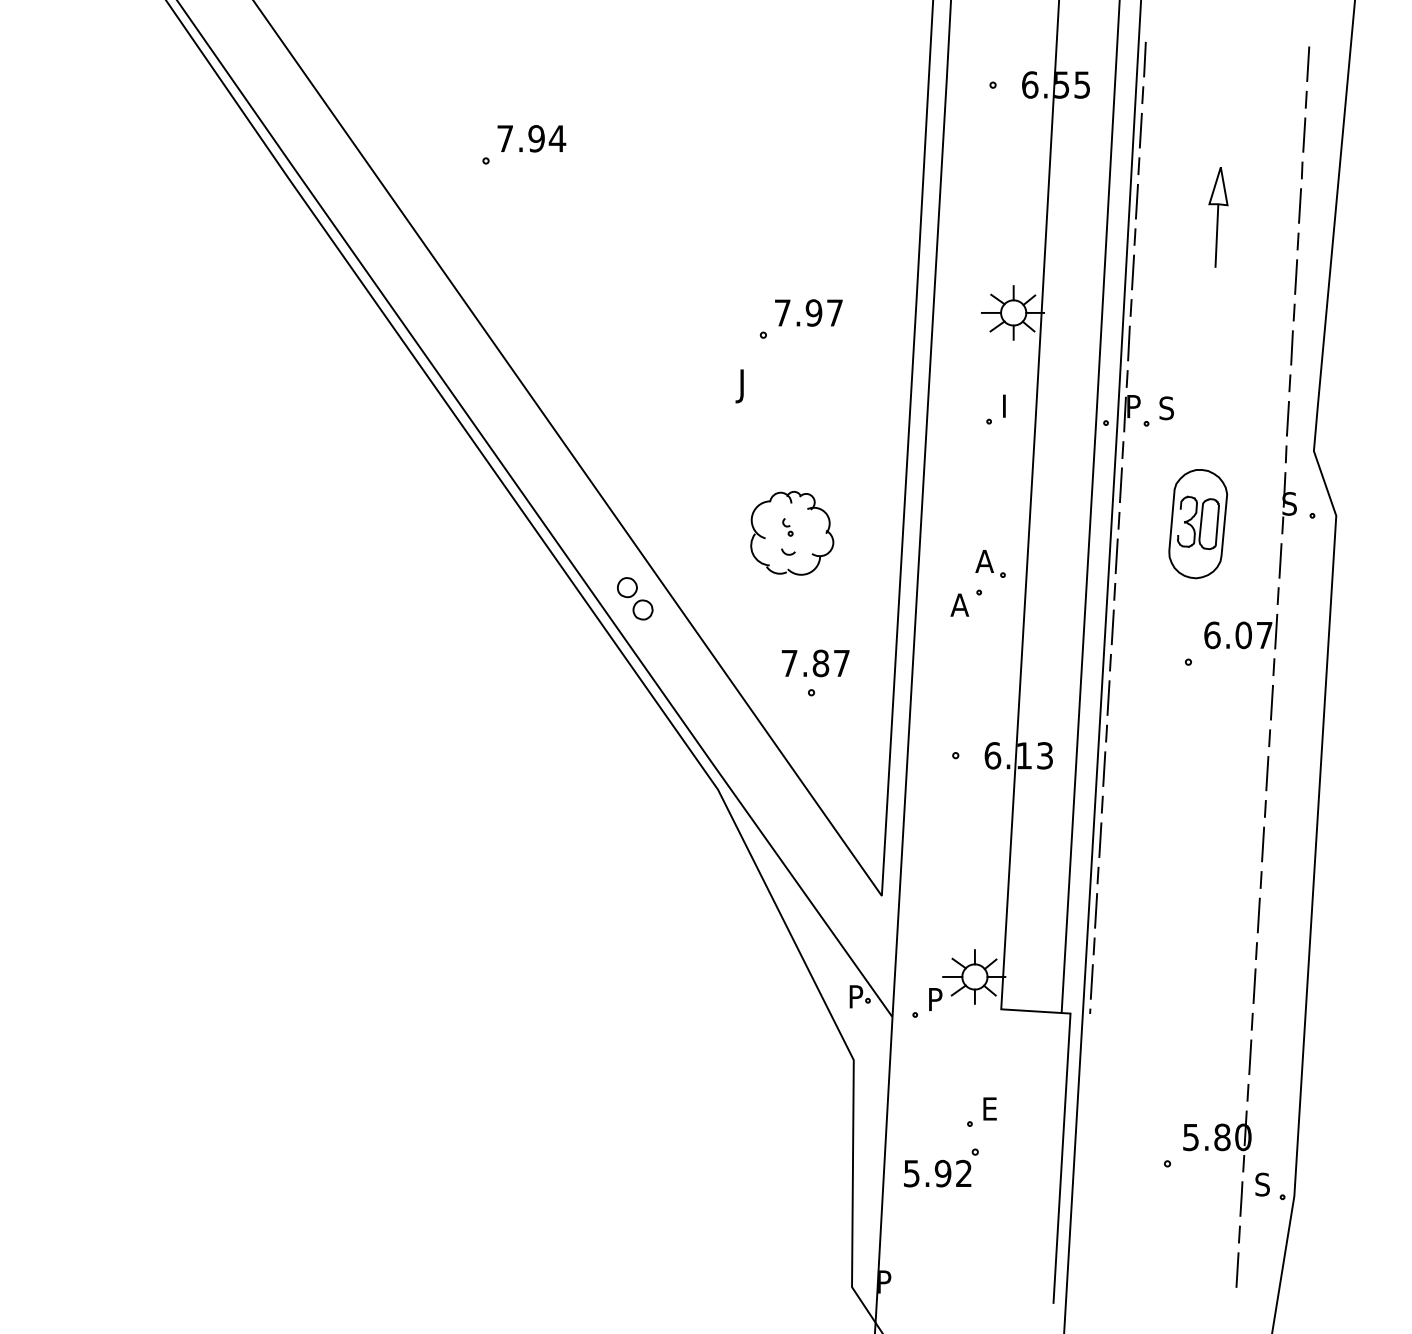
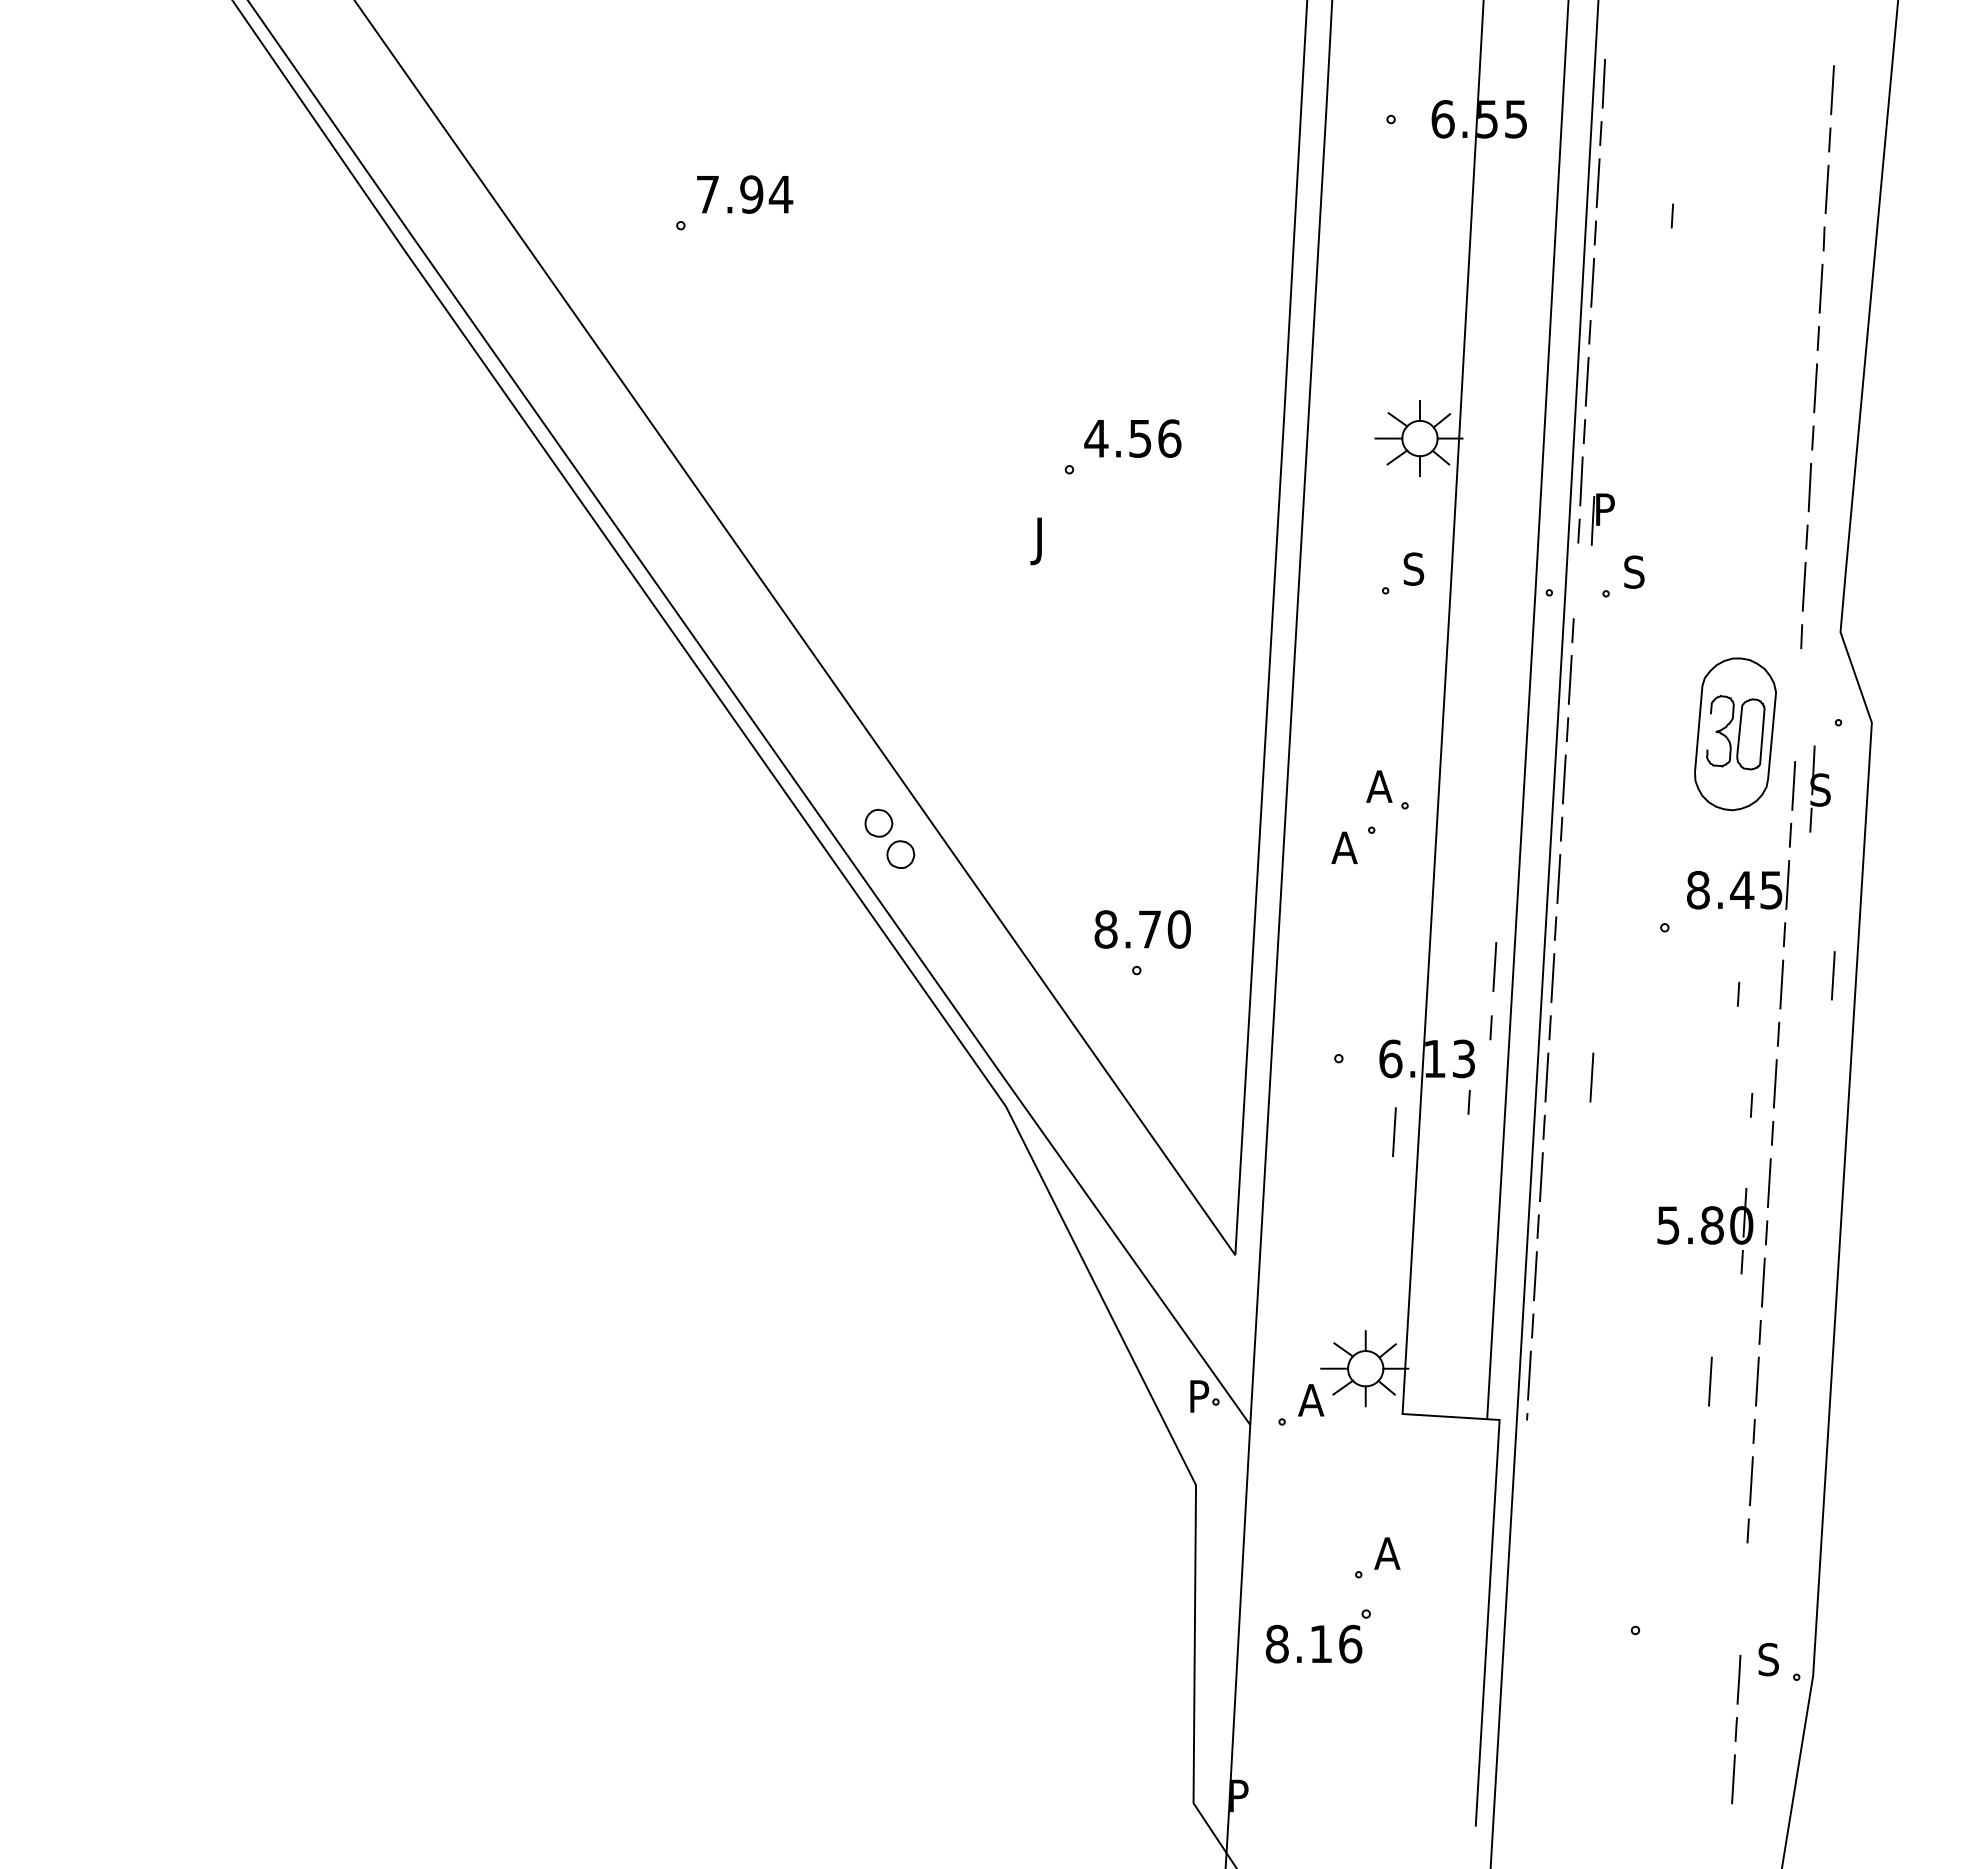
line: (1193, 153) -> (1671, 215), added
part: (1218, 217) -> (1706, 304), removed
text: (808, 312) -> (1132, 438), 7.97 -> 4.56
text: (1009, 405) -> (1413, 568), I -> S
part: (1131, 413) -> (1602, 519), moved
part: (1288, 502) -> (1819, 788), moved
part: (1198, 524) -> (1735, 734), moved
part: (792, 533) -> (1109, 747), removed
text: (1238, 634) -> (1734, 889), 6.07 -> 8.45
text: (815, 663) -> (1142, 929), 7.87 -> 8.70
line: (1066, 689) -> (1494, 966), added
line: (1308, 696) -> (1833, 975), added
line: (1241, 709) -> (1738, 993), added
line: (1064, 733) -> (1490, 1027), added
line: (1136, 769) -> (1591, 1077), added
line: (1048, 786) -> (1468, 1101), added
line: (1250, 789) -> (1751, 1105), added
line: (995, 807) -> (1394, 1131), added
line: (1221, 986) -> (1710, 1381), added
text: (936, 999) -> (1311, 1400), P -> A
text: (990, 1108) -> (1387, 1553), E -> A
part: (1217, 1141) -> (1705, 1230), moved
text: (937, 1173) -> (1313, 1643), 5.92 -> 8.16

